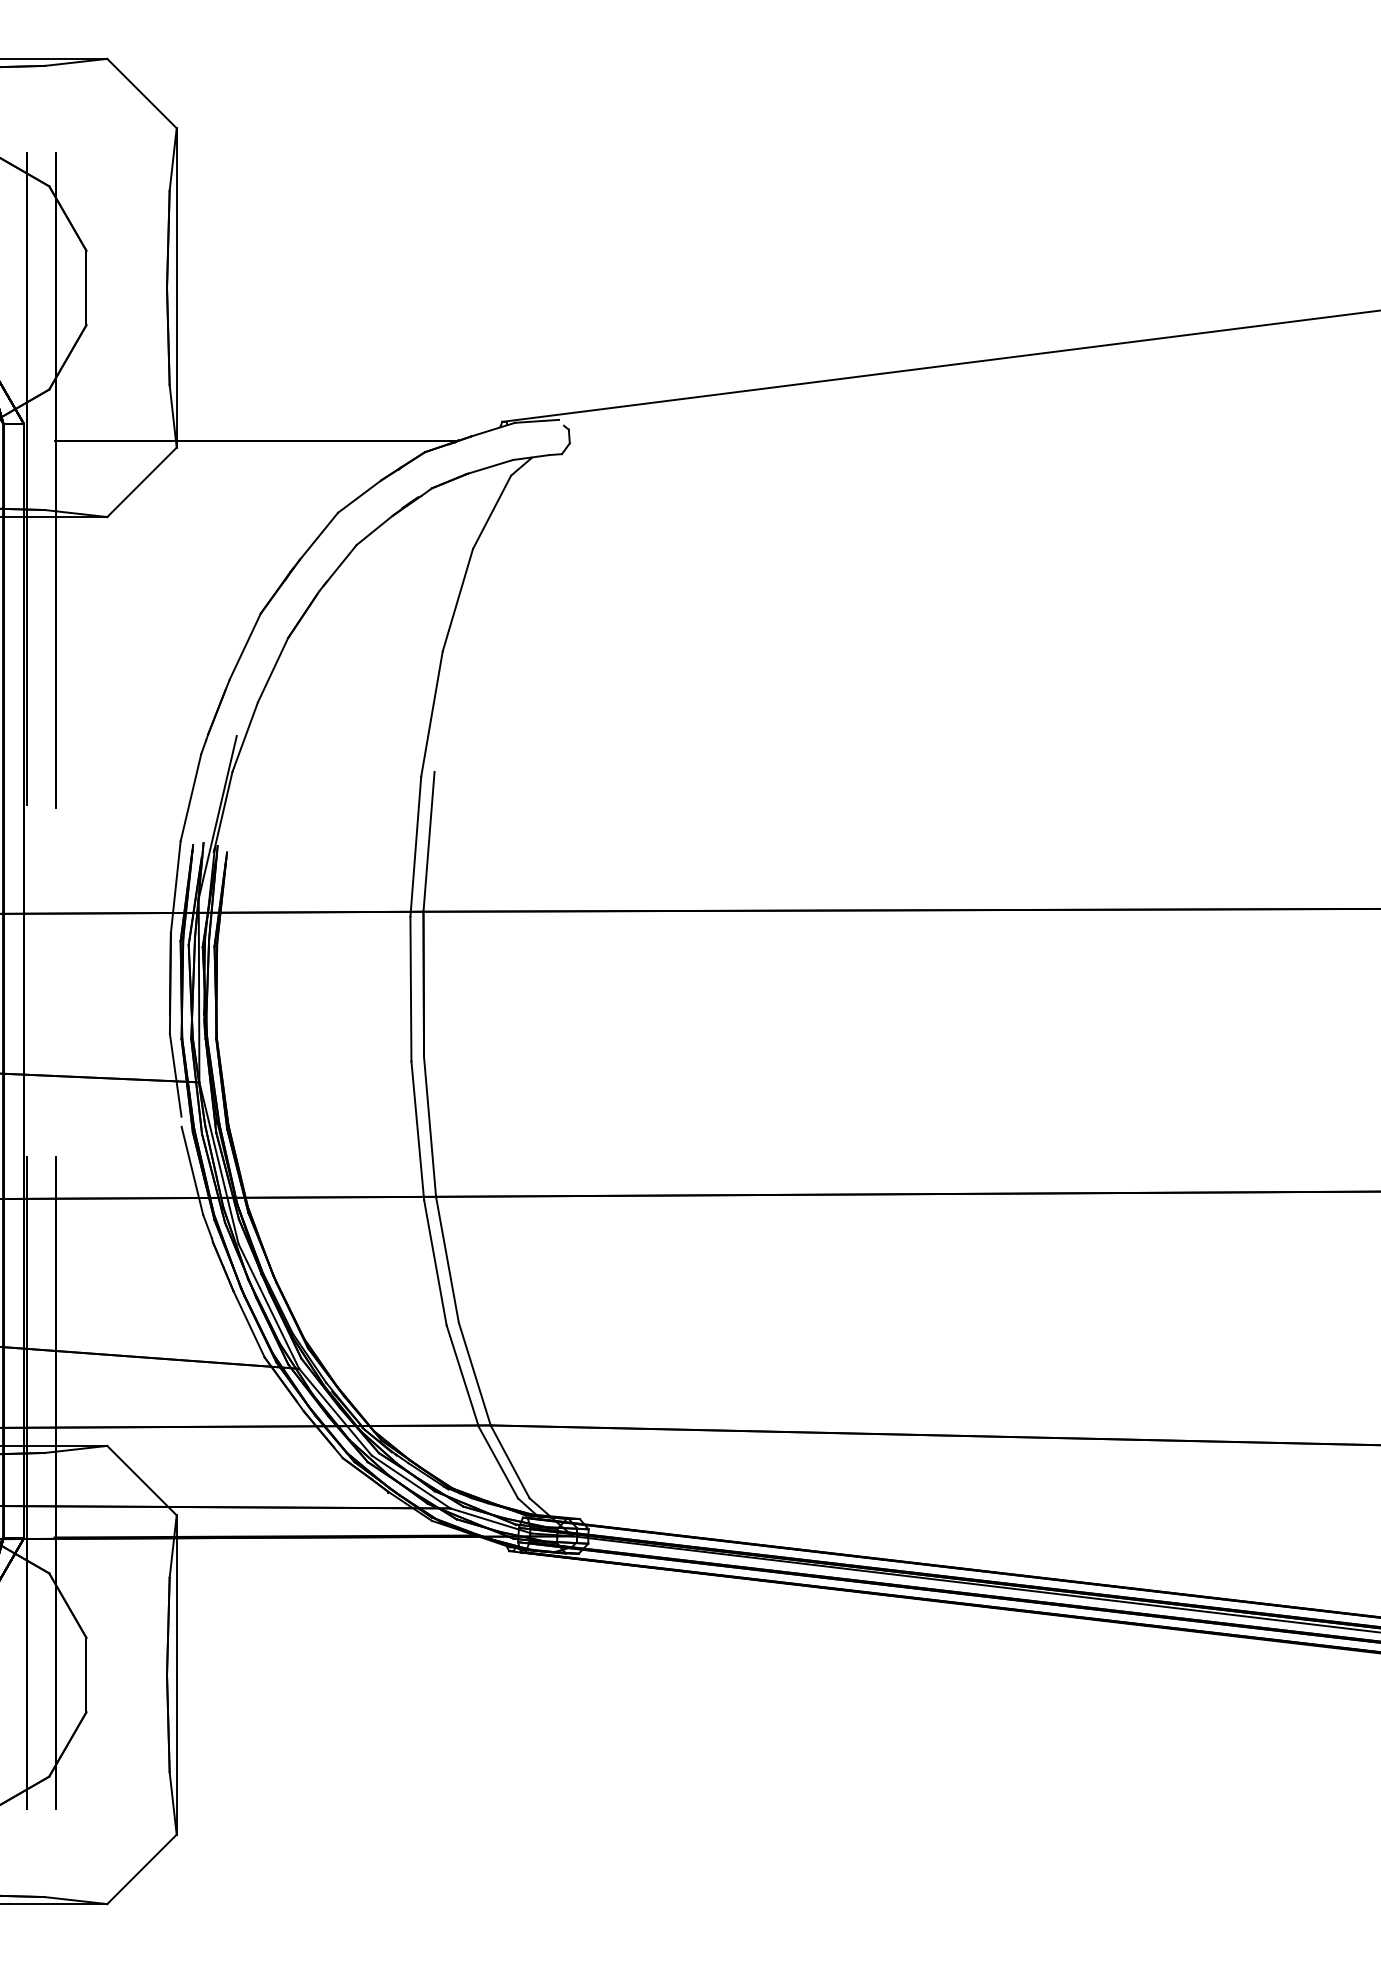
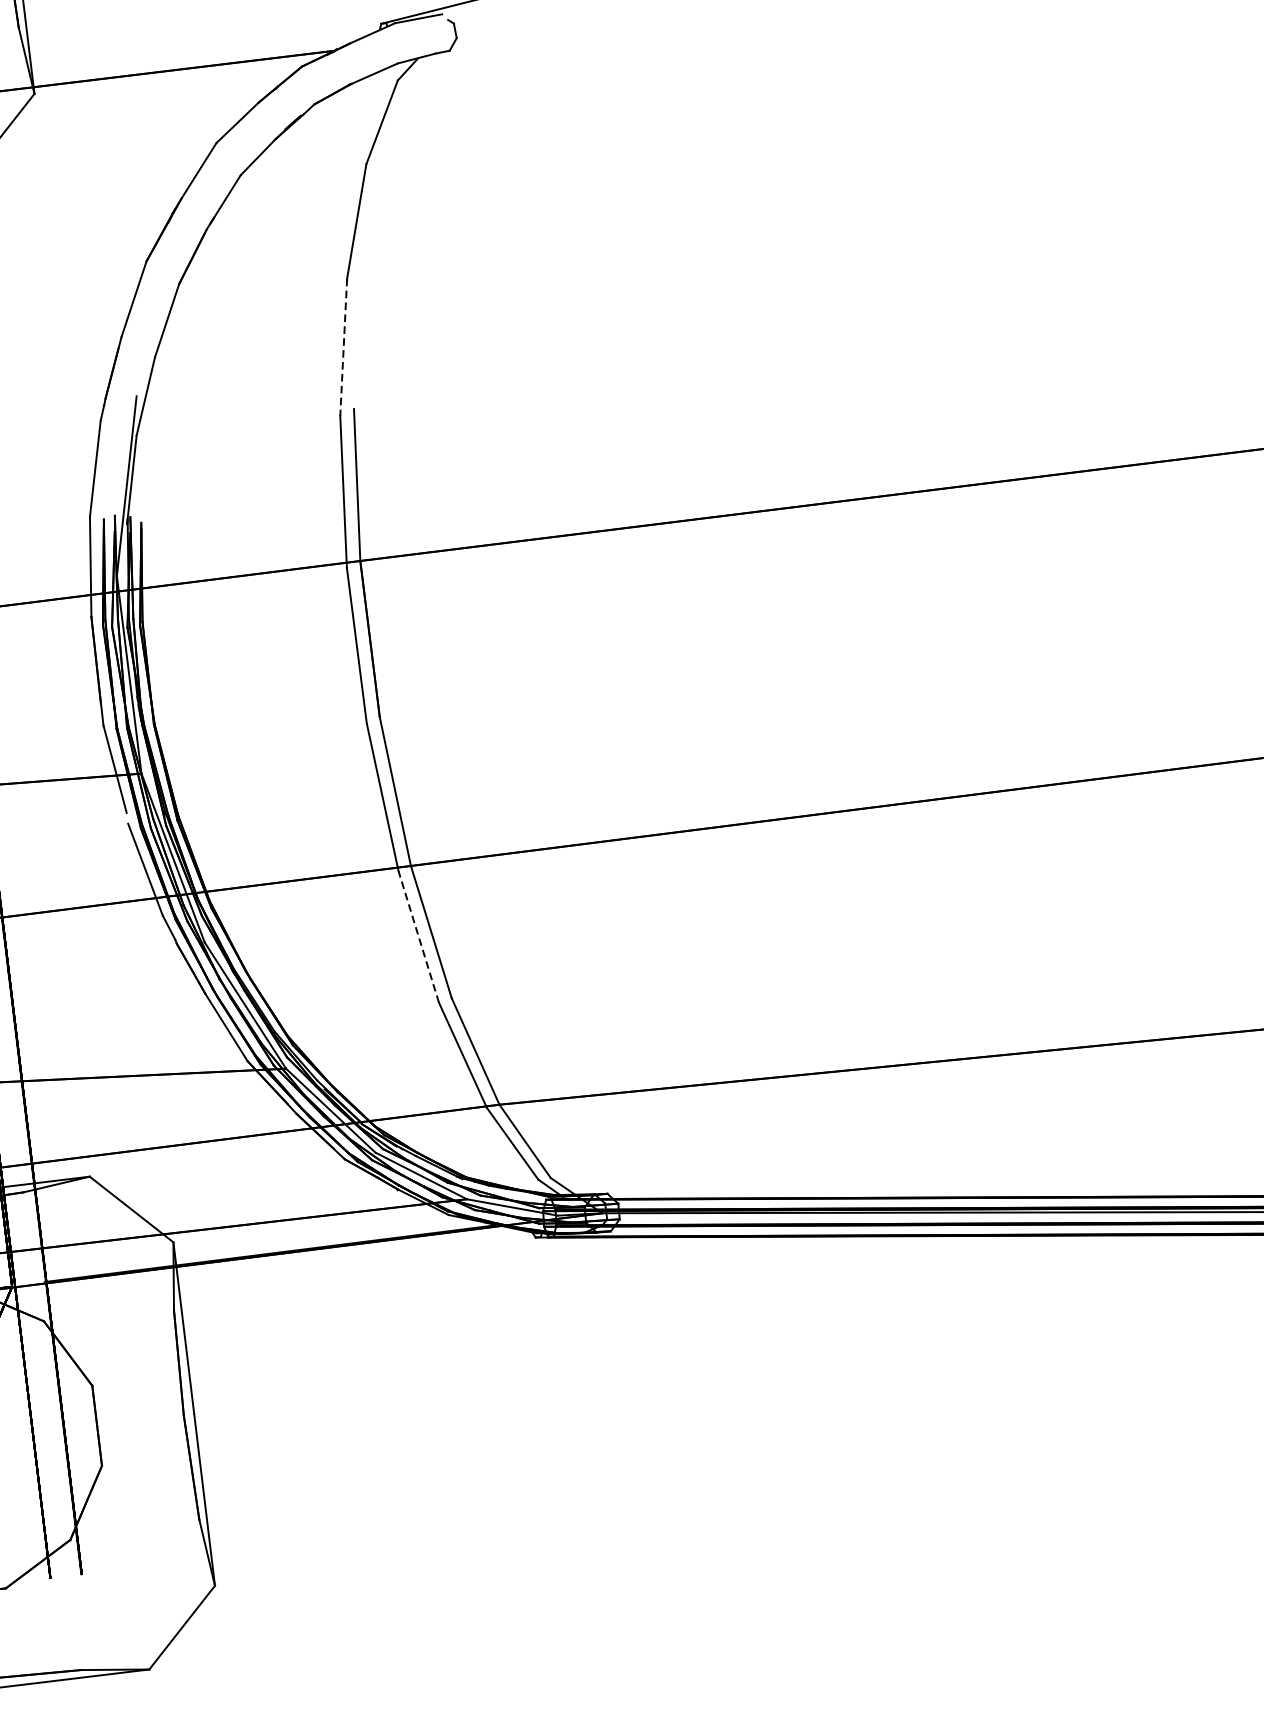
line: (431, 714) -> (343, 347), solid -> dashed
line: (435, 1262) -> (418, 936), solid -> dashed

